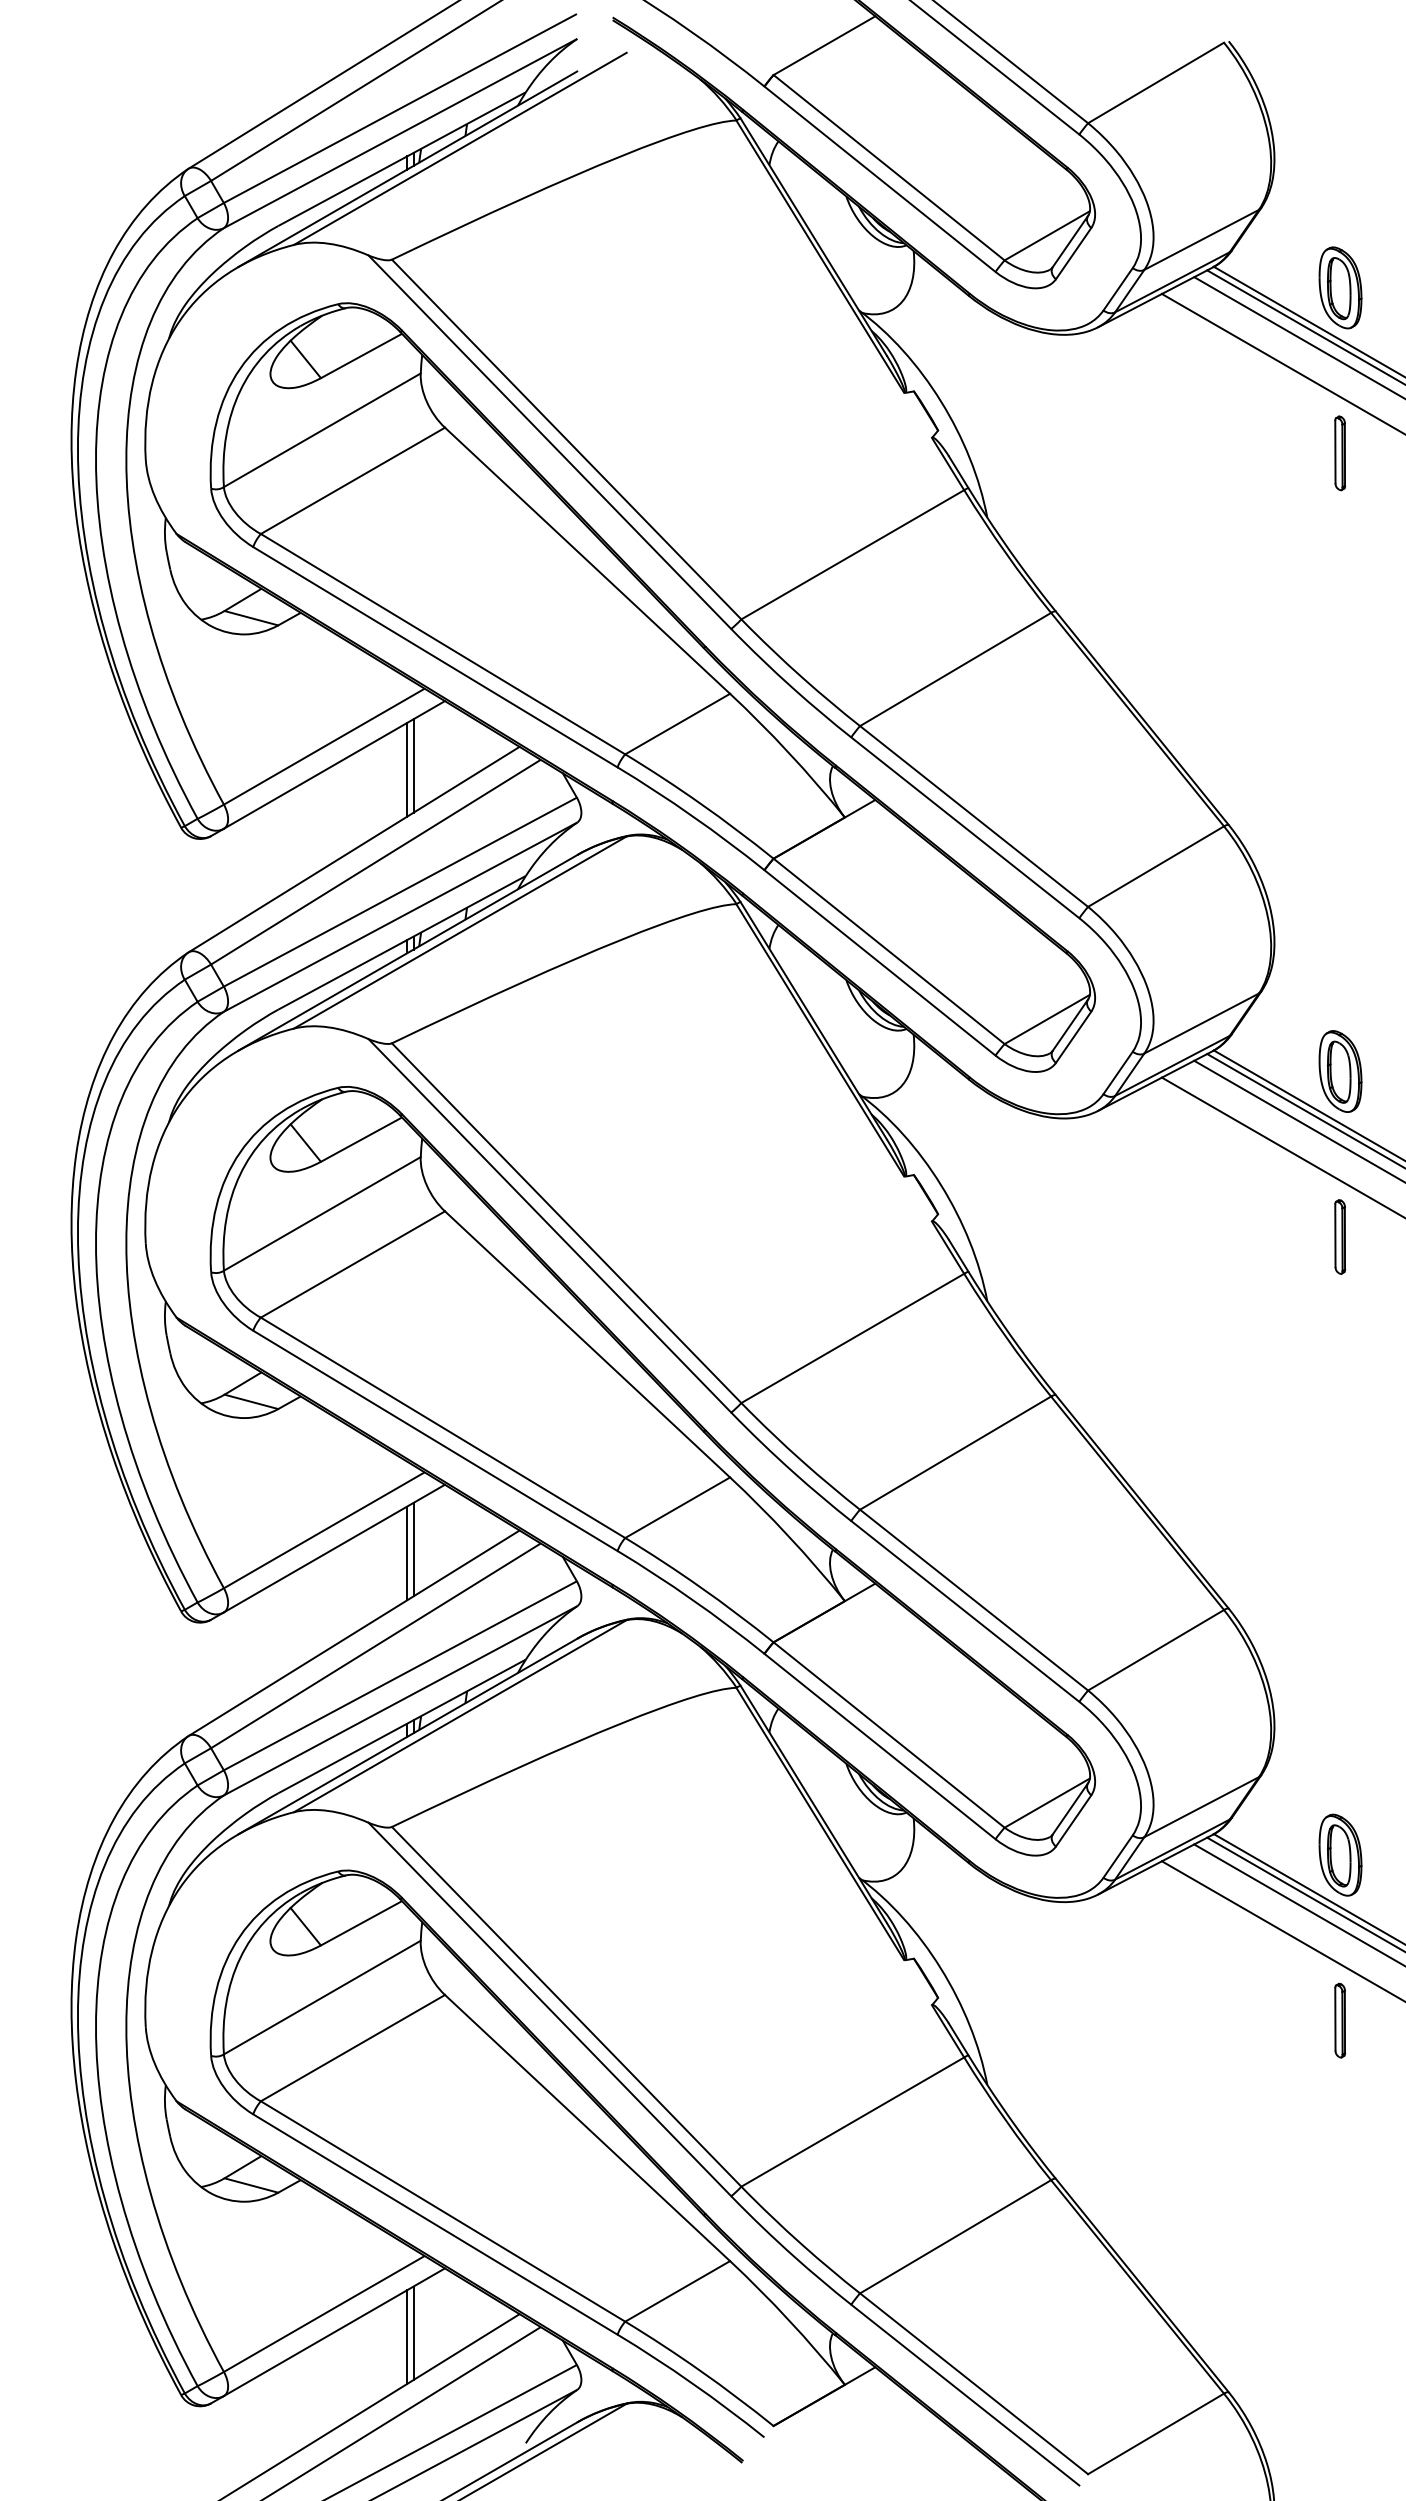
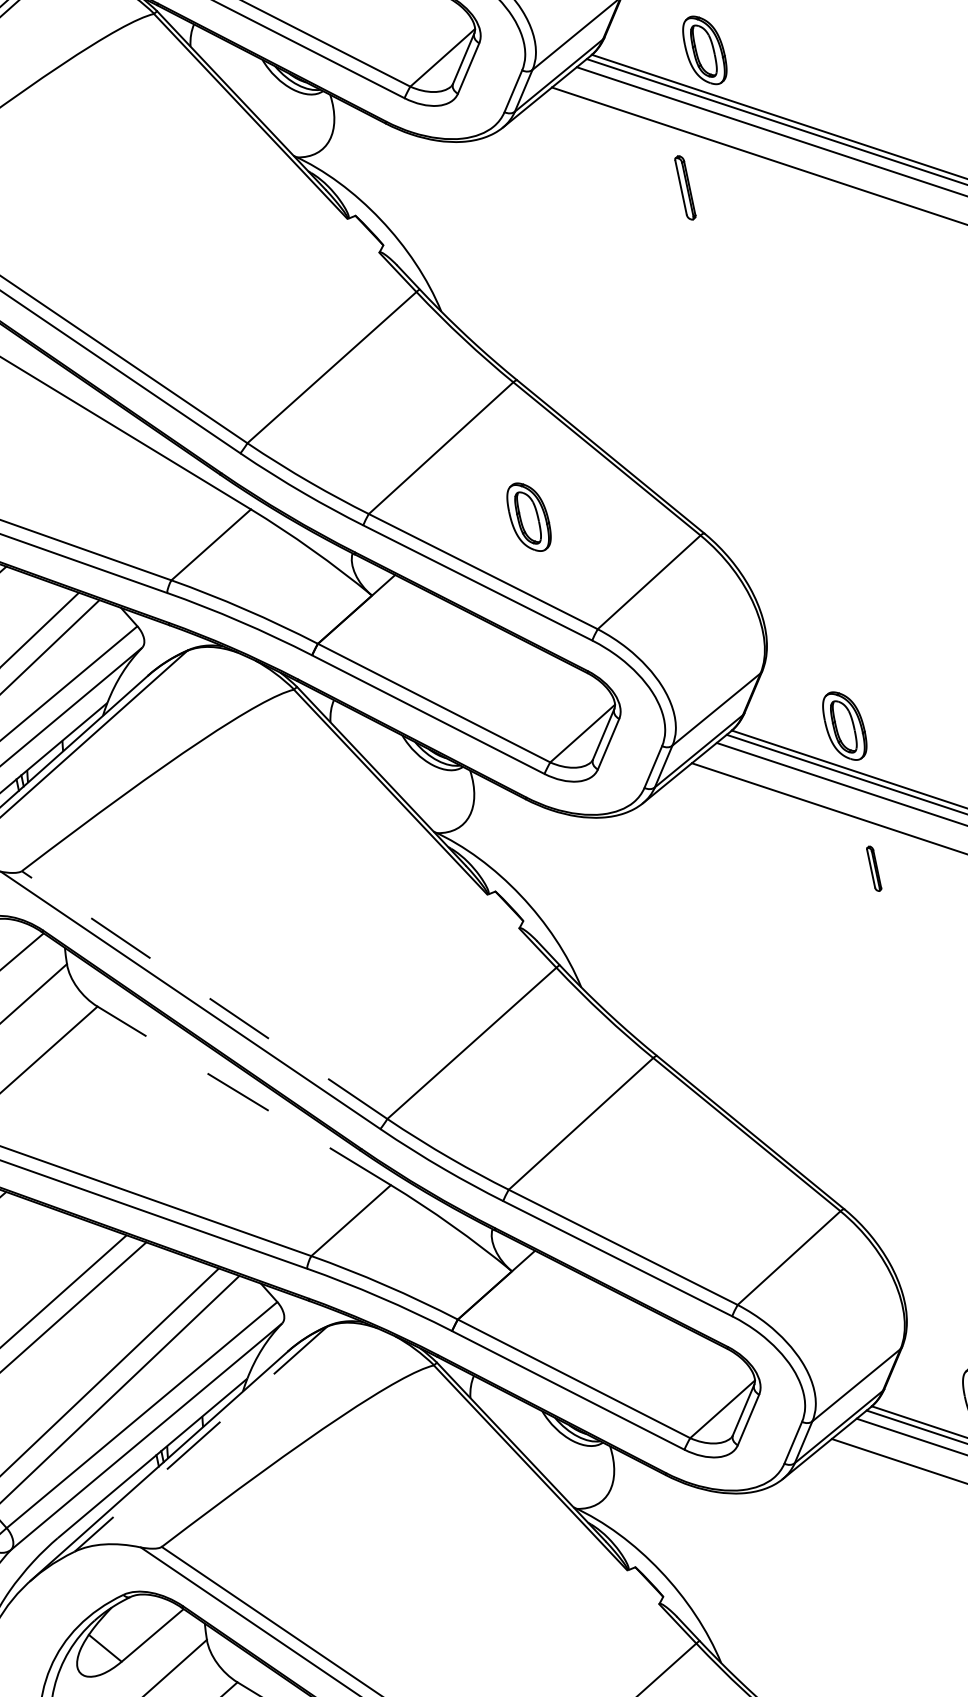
part: (1340, 453) -> (685, 187), moved
part: (1037, 766) -> (529, 517), added
line: (566, 1223) -> (204, 995), solid -> dashed
part: (1340, 1236) -> (874, 868), size x0.7
line: (587, 1344) -> (244, 1095), solid -> dashed
line: (413, 1549) -> (130, 1303), removed
line: (407, 1553) -> (126, 1308), removed
line: (459, 1716) -> (200, 1439), solid -> dashed

